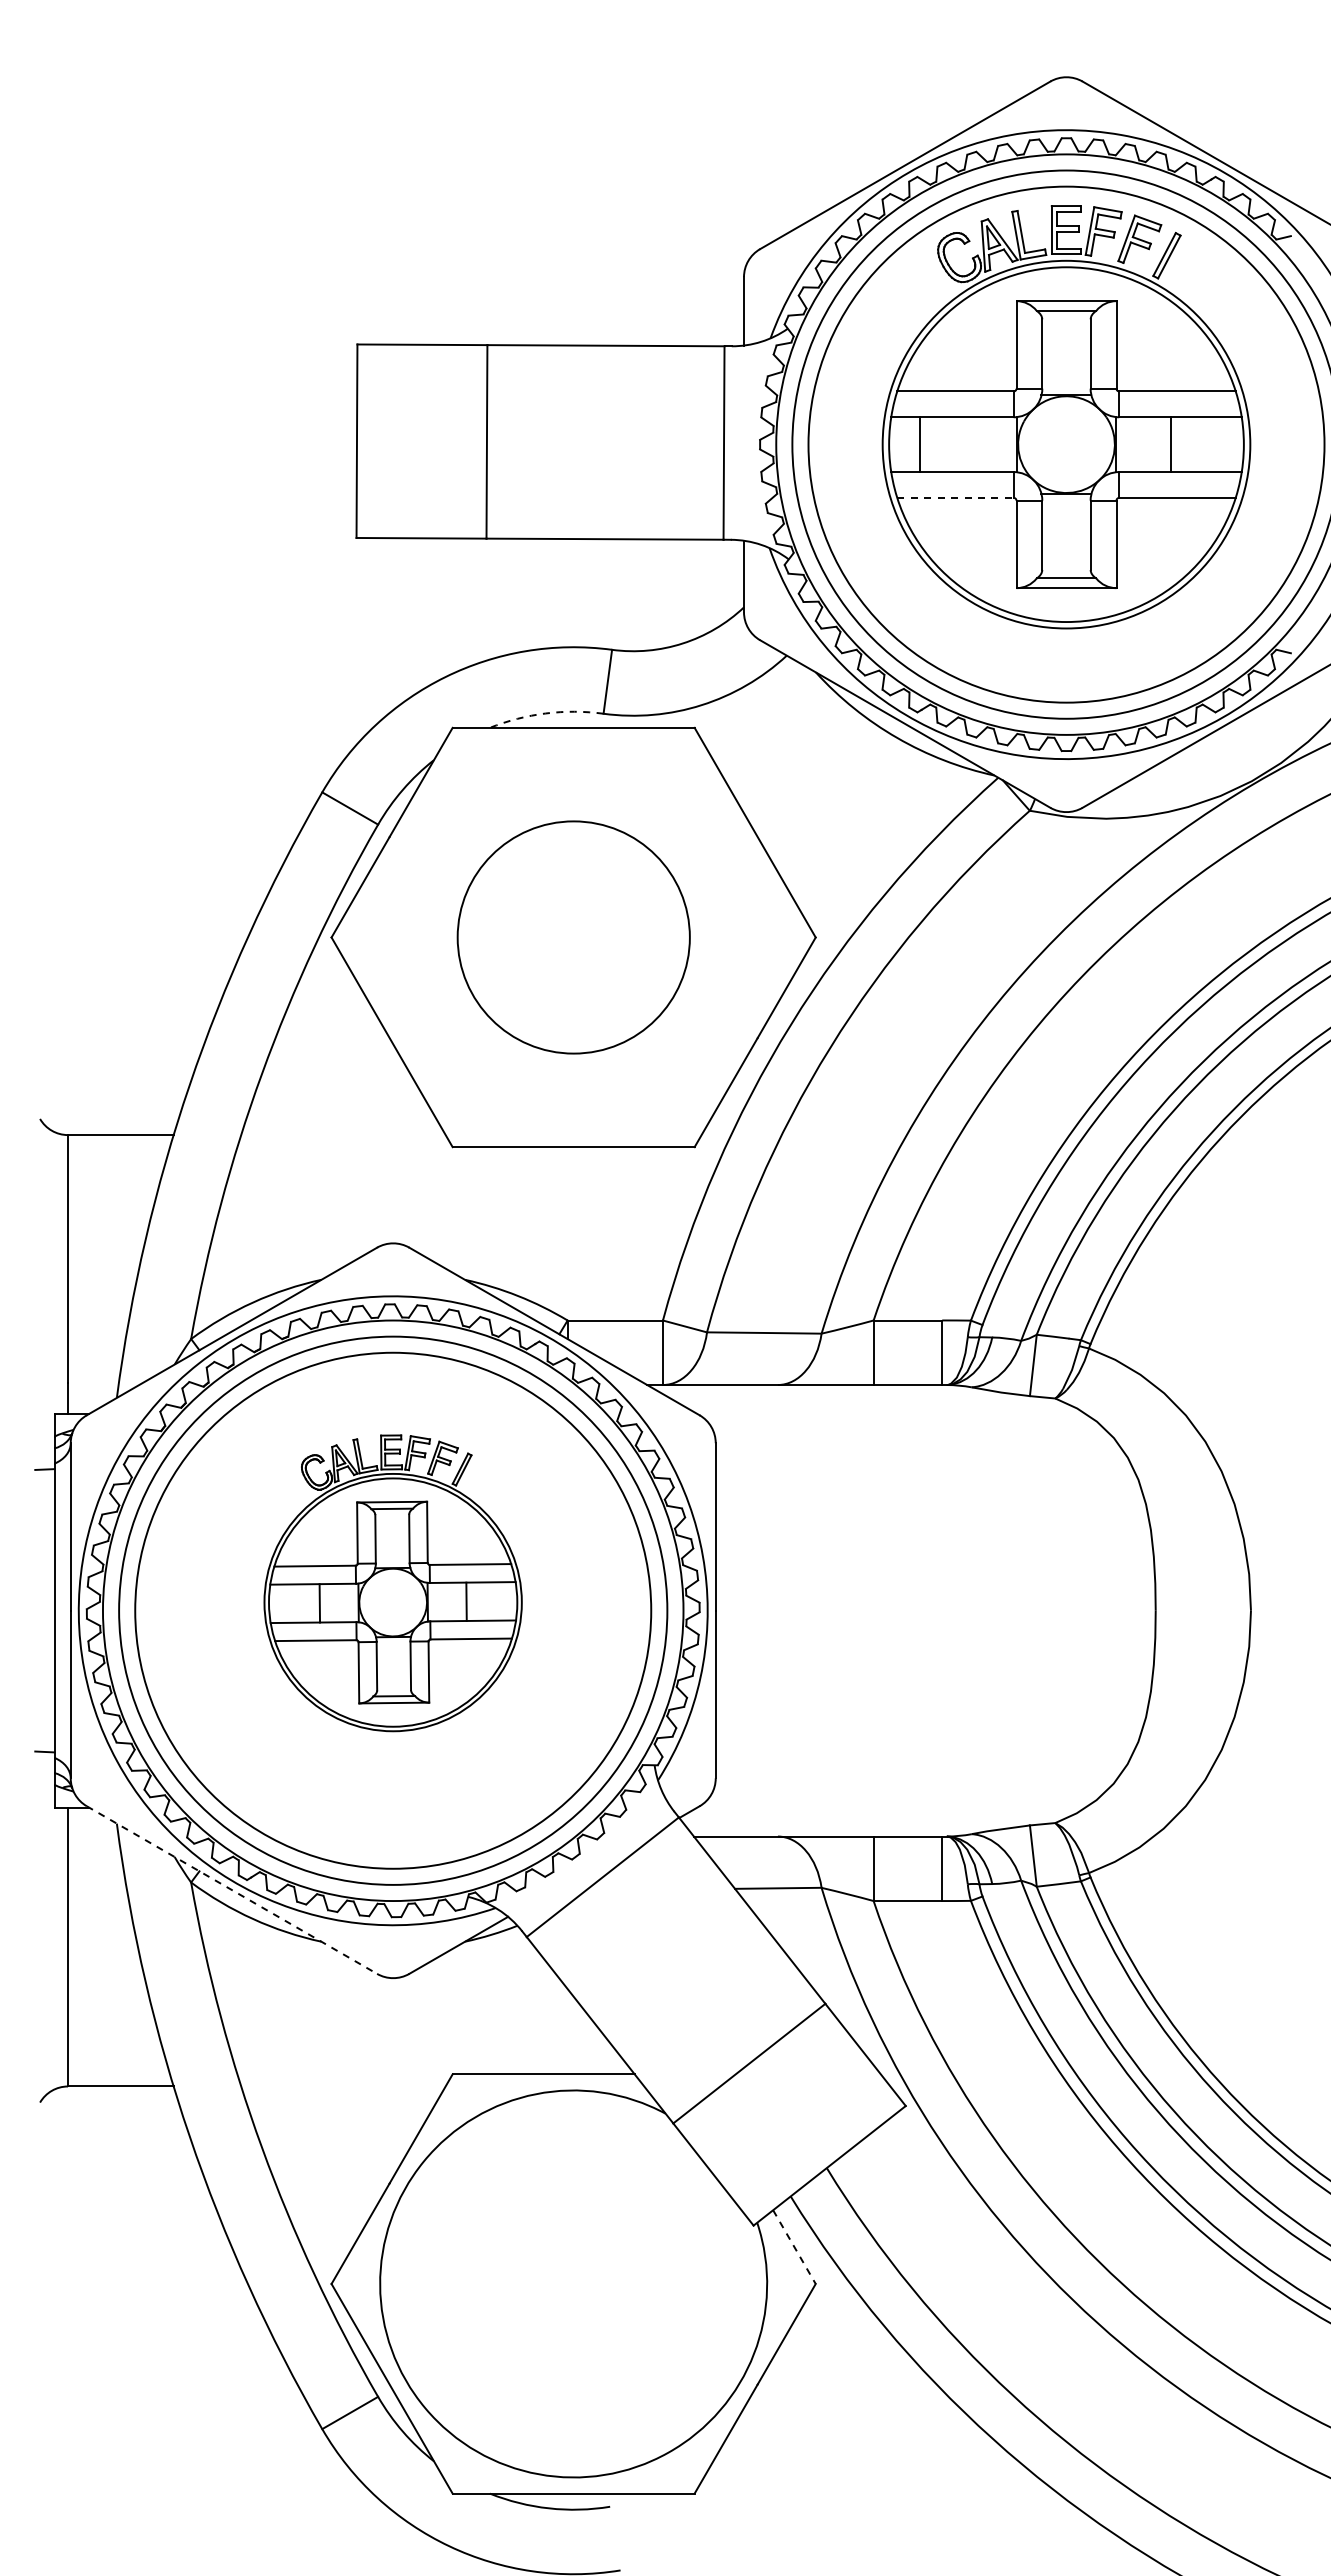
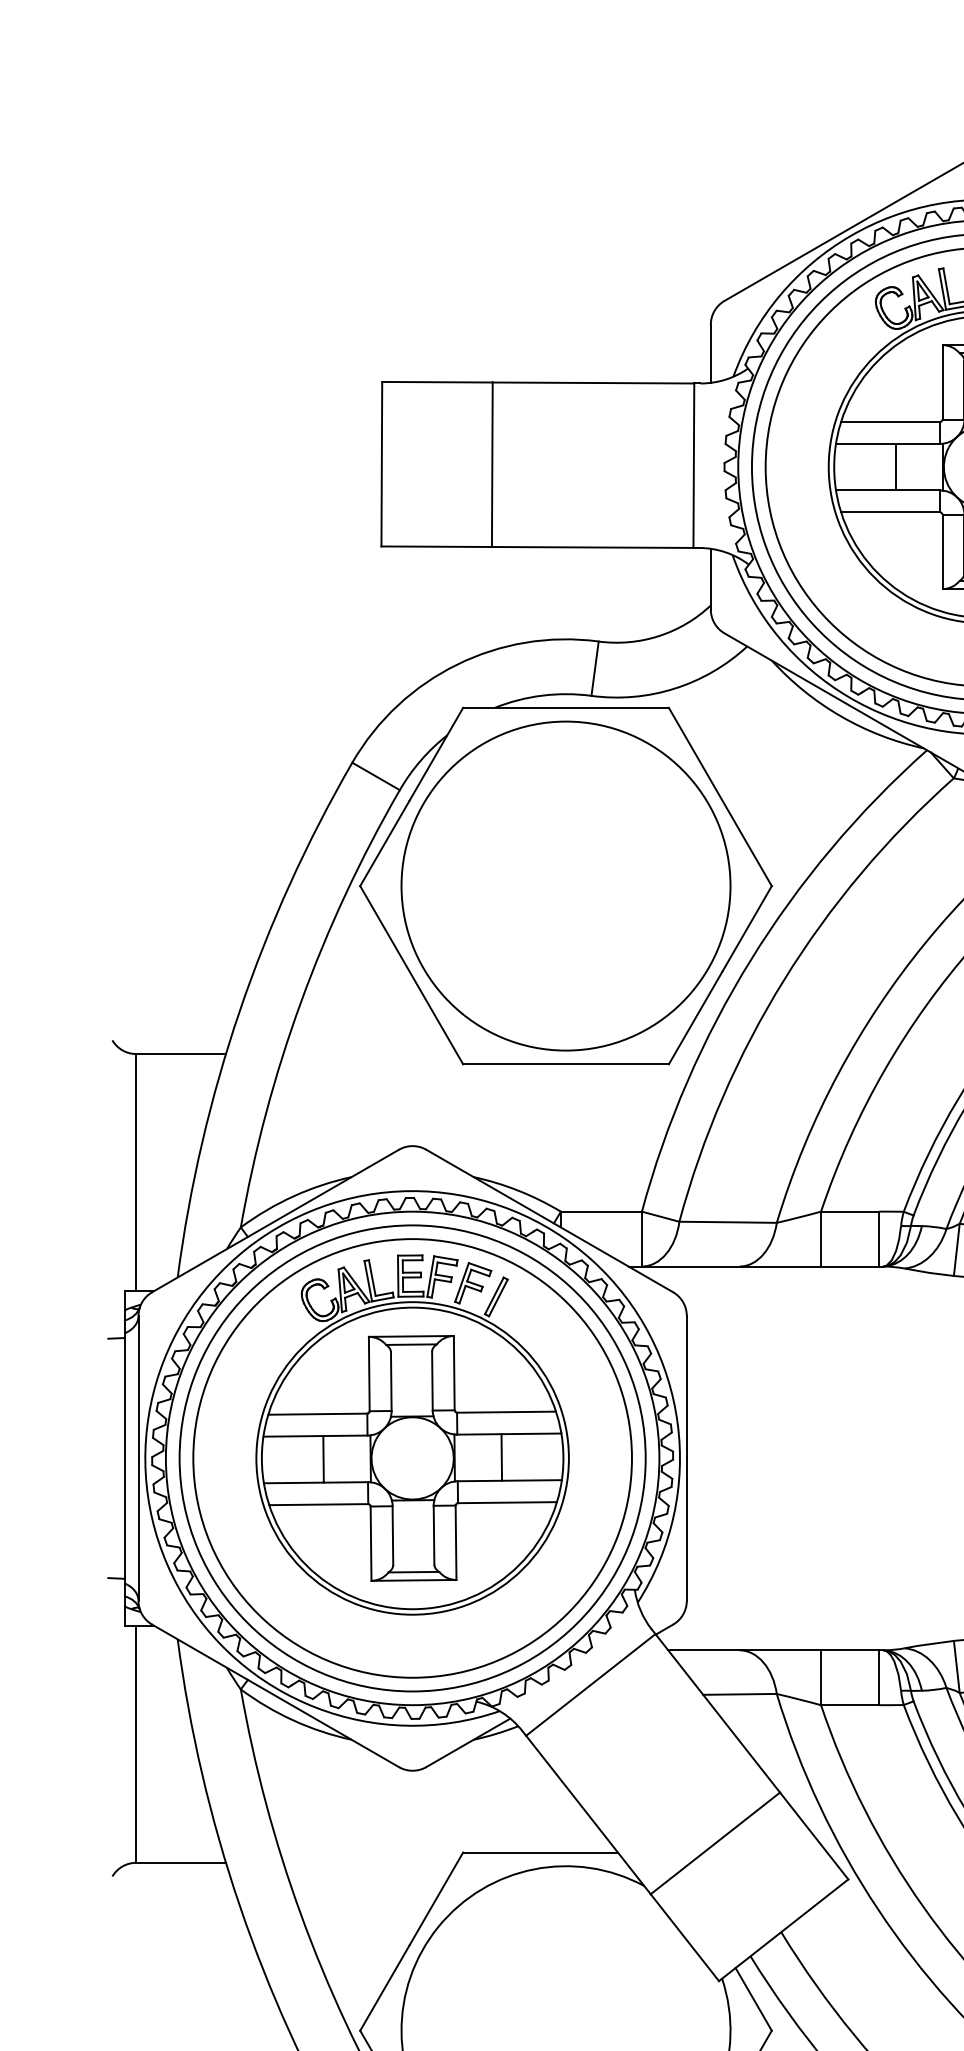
line: (919, 444) -> (895, 466), moved
line: (955, 497) -> (890, 512), dashed -> solid
arc: (545, 713) -> (542, 695), dashed -> solid
circle: (573, 937) -> (565, 886), size x1.67
part: (392, 1583) -> (412, 1435), size x1.43
line: (231, 1890) -> (275, 1696), dashed -> solid
line: (794, 2247) -> (753, 1999), dashed -> solid

